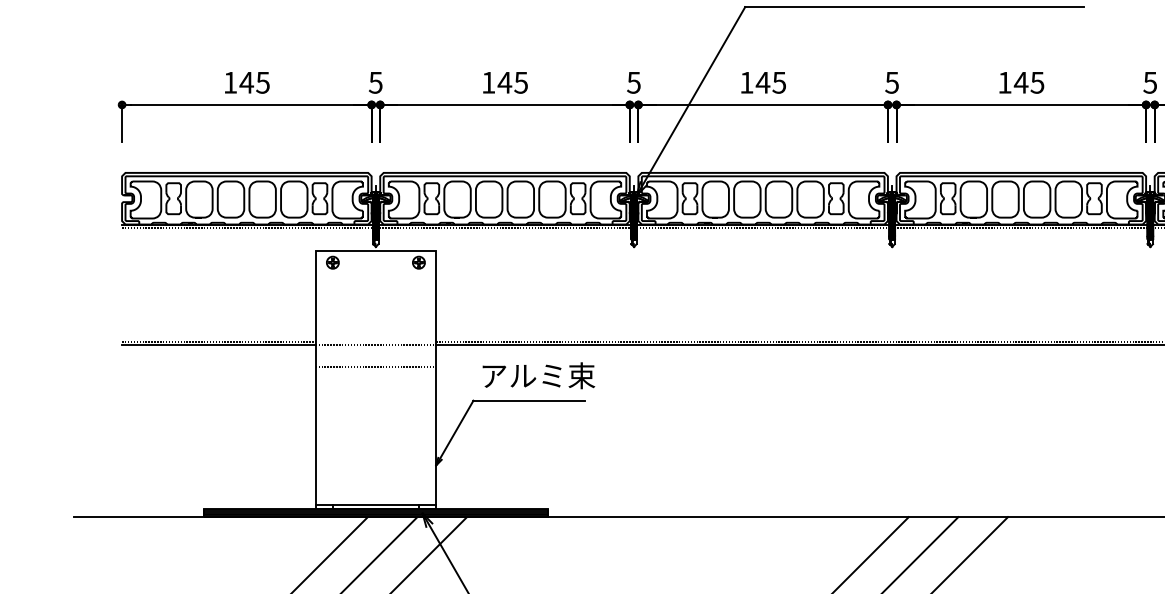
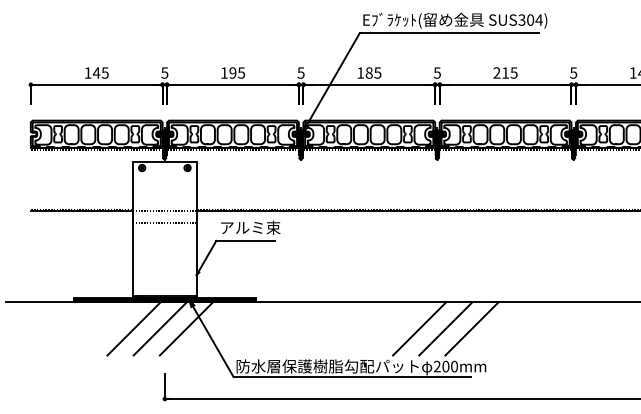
text: (504, 81) -> (232, 72), 145 -> 195
text: (761, 81) -> (368, 72), 145 -> 185
text: (1013, 81) -> (501, 72), 145 -> 215

